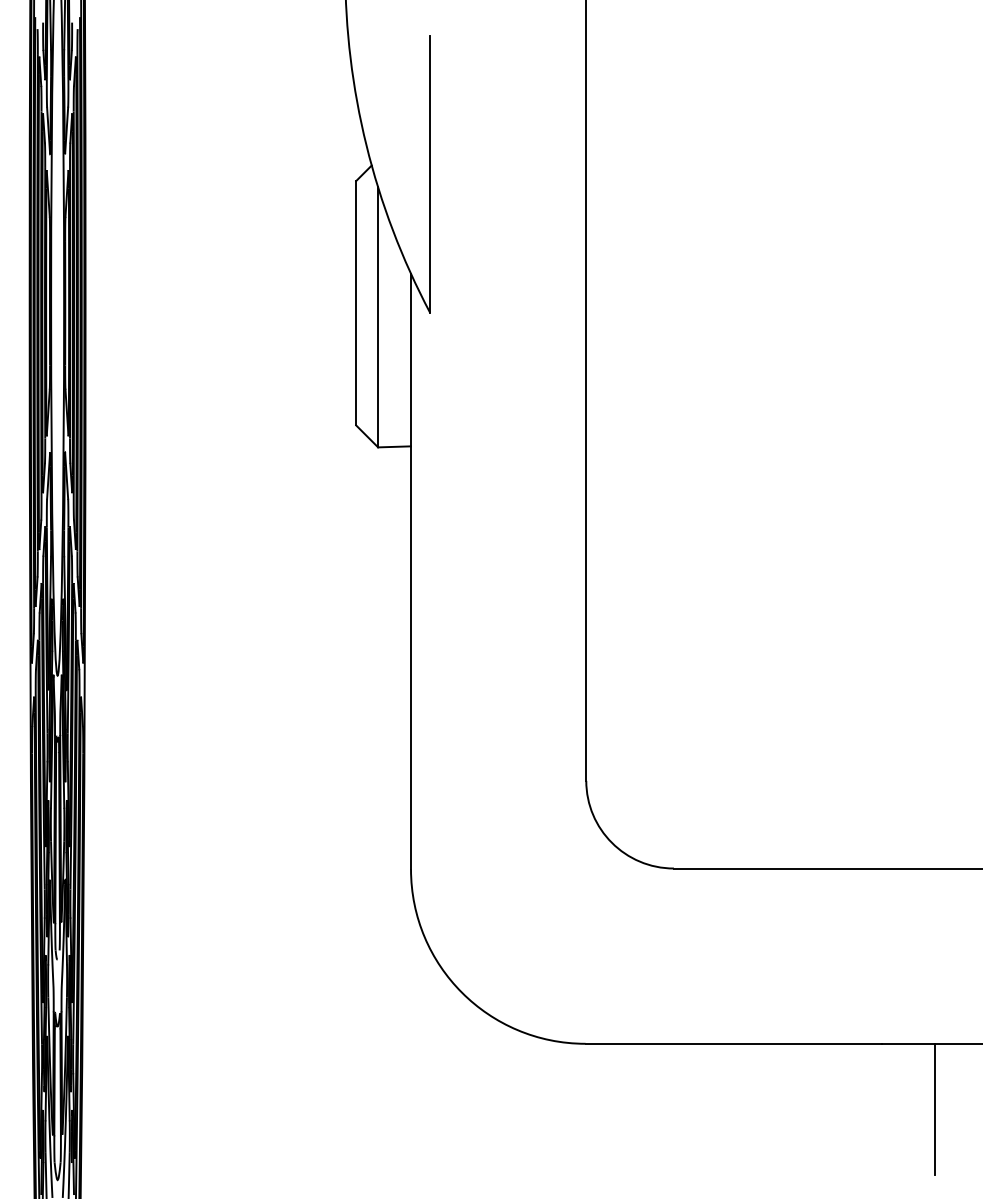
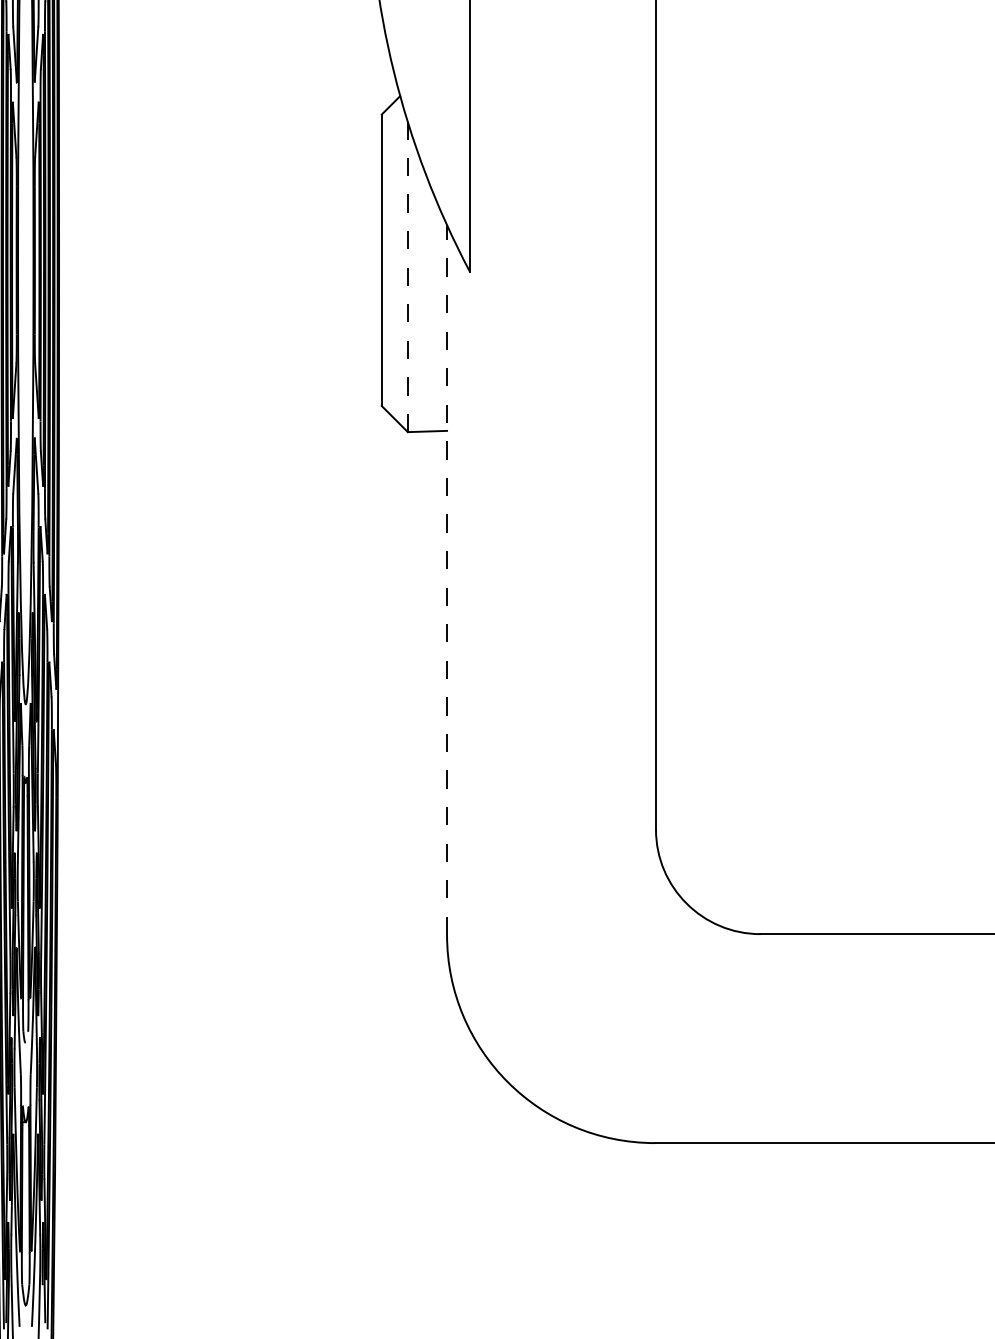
line: (378, 317) -> (408, 277), solid -> dashed
line: (411, 571) -> (447, 580), solid -> dashed

